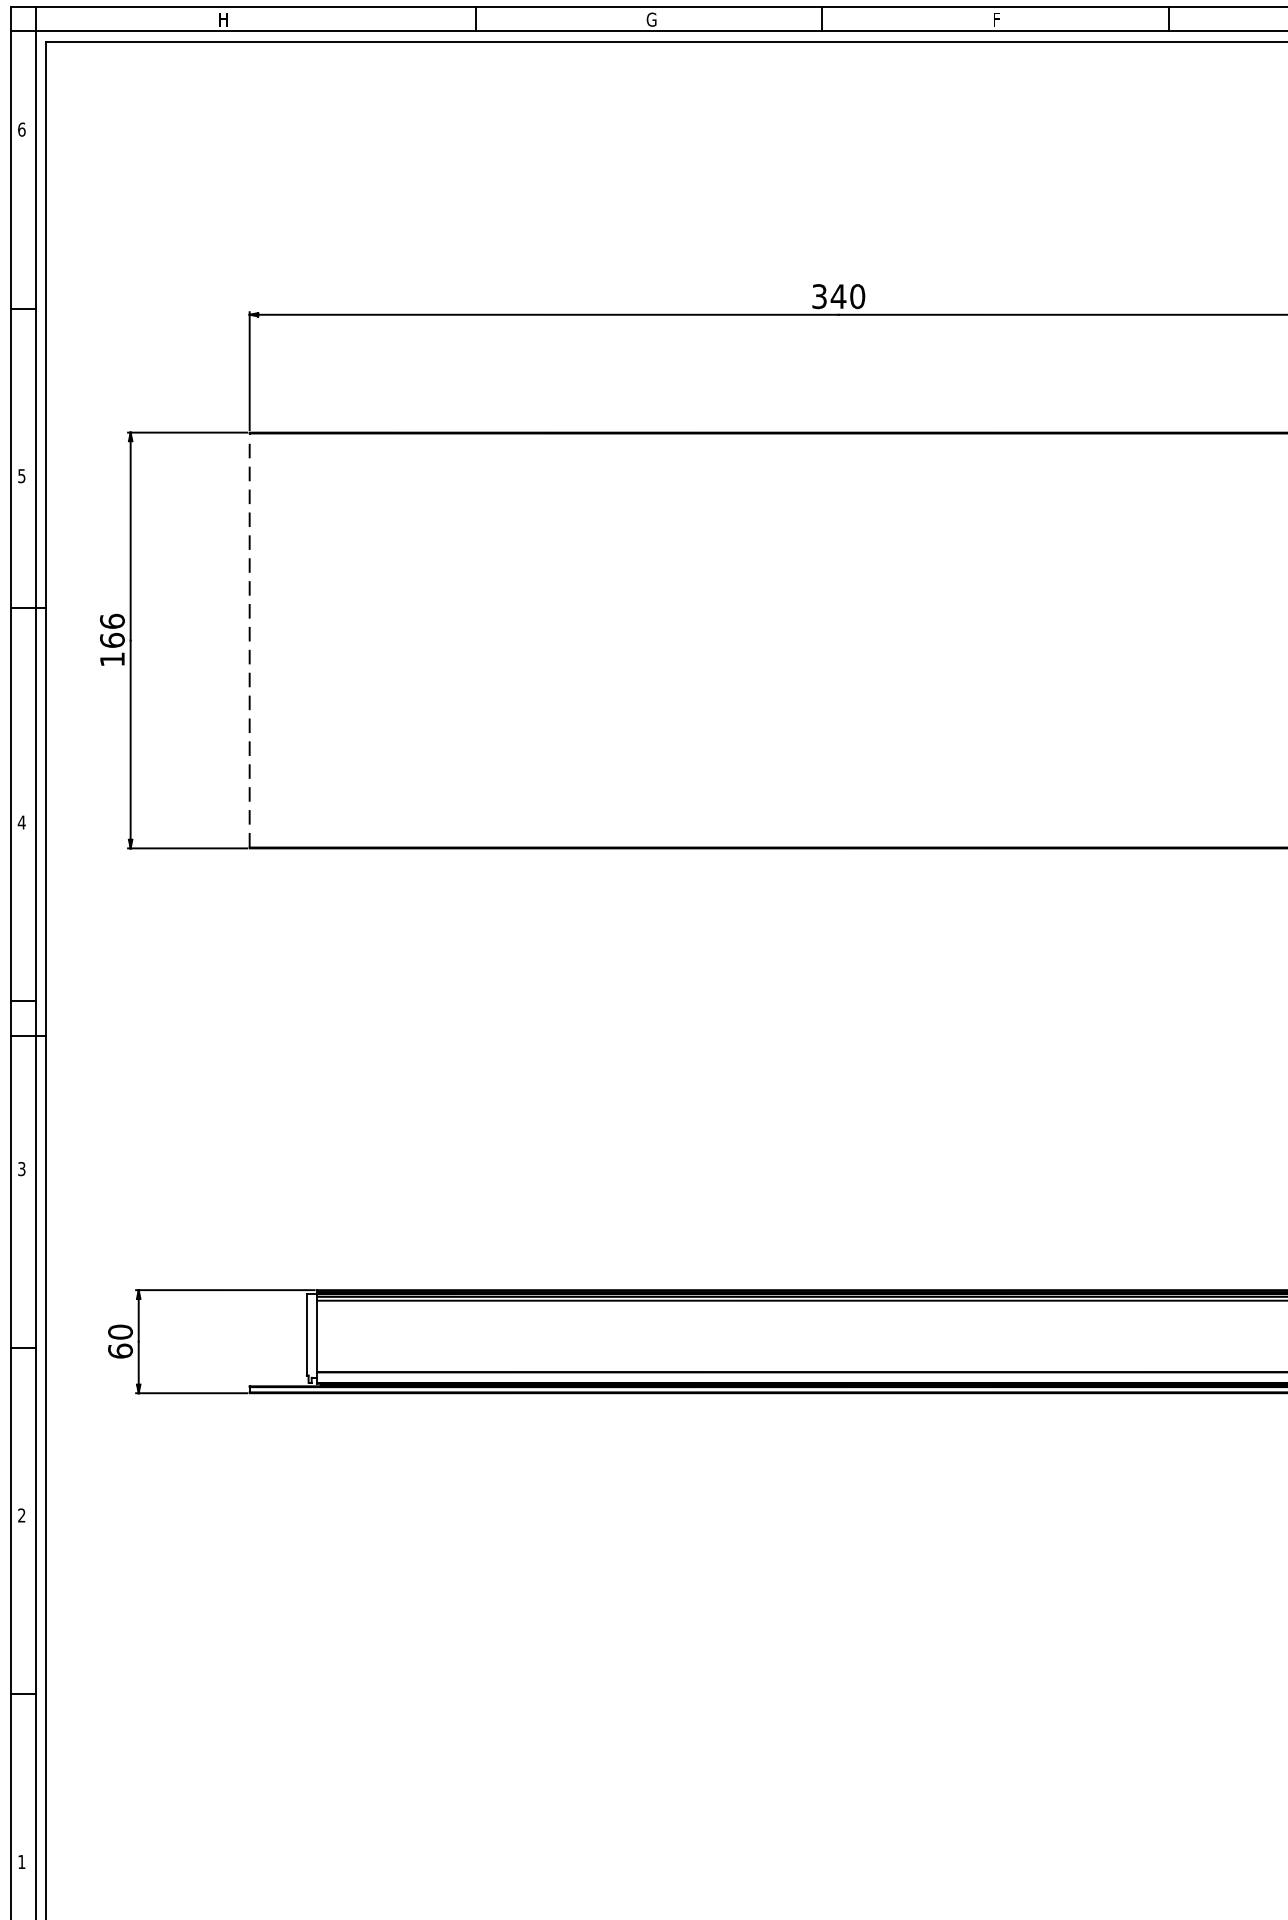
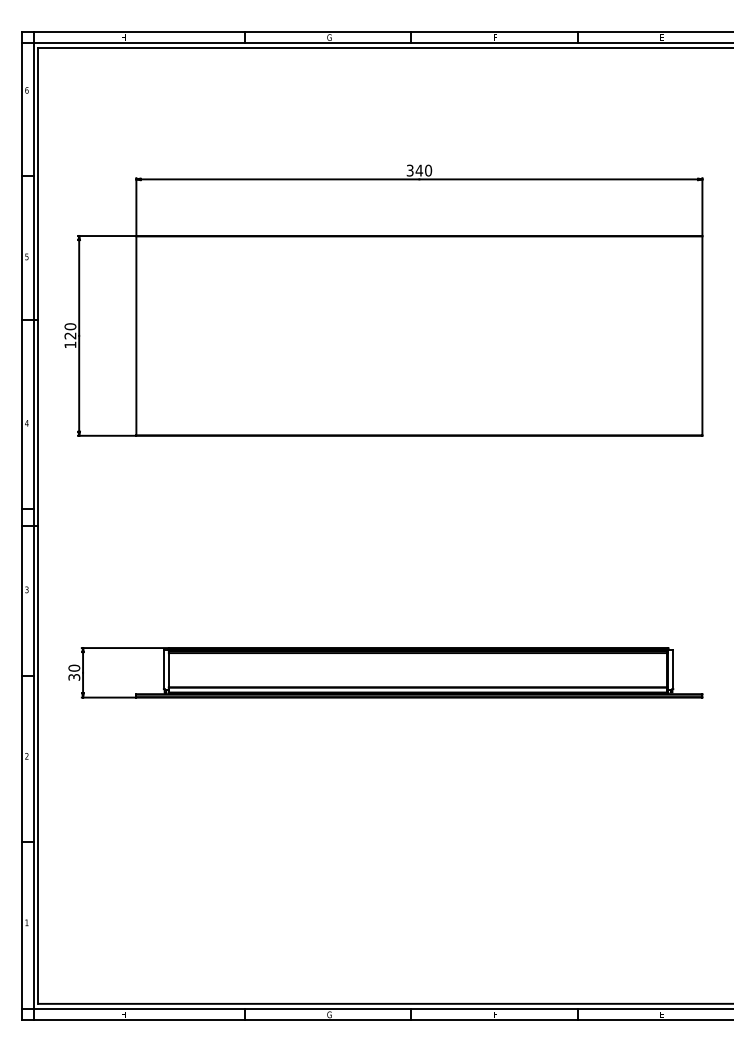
text: (112, 631) -> (70, 331), 166 -> 120
line: (249, 639) -> (136, 335), dashed -> solid
text: (120, 1349) -> (74, 676), 60 -> 30

